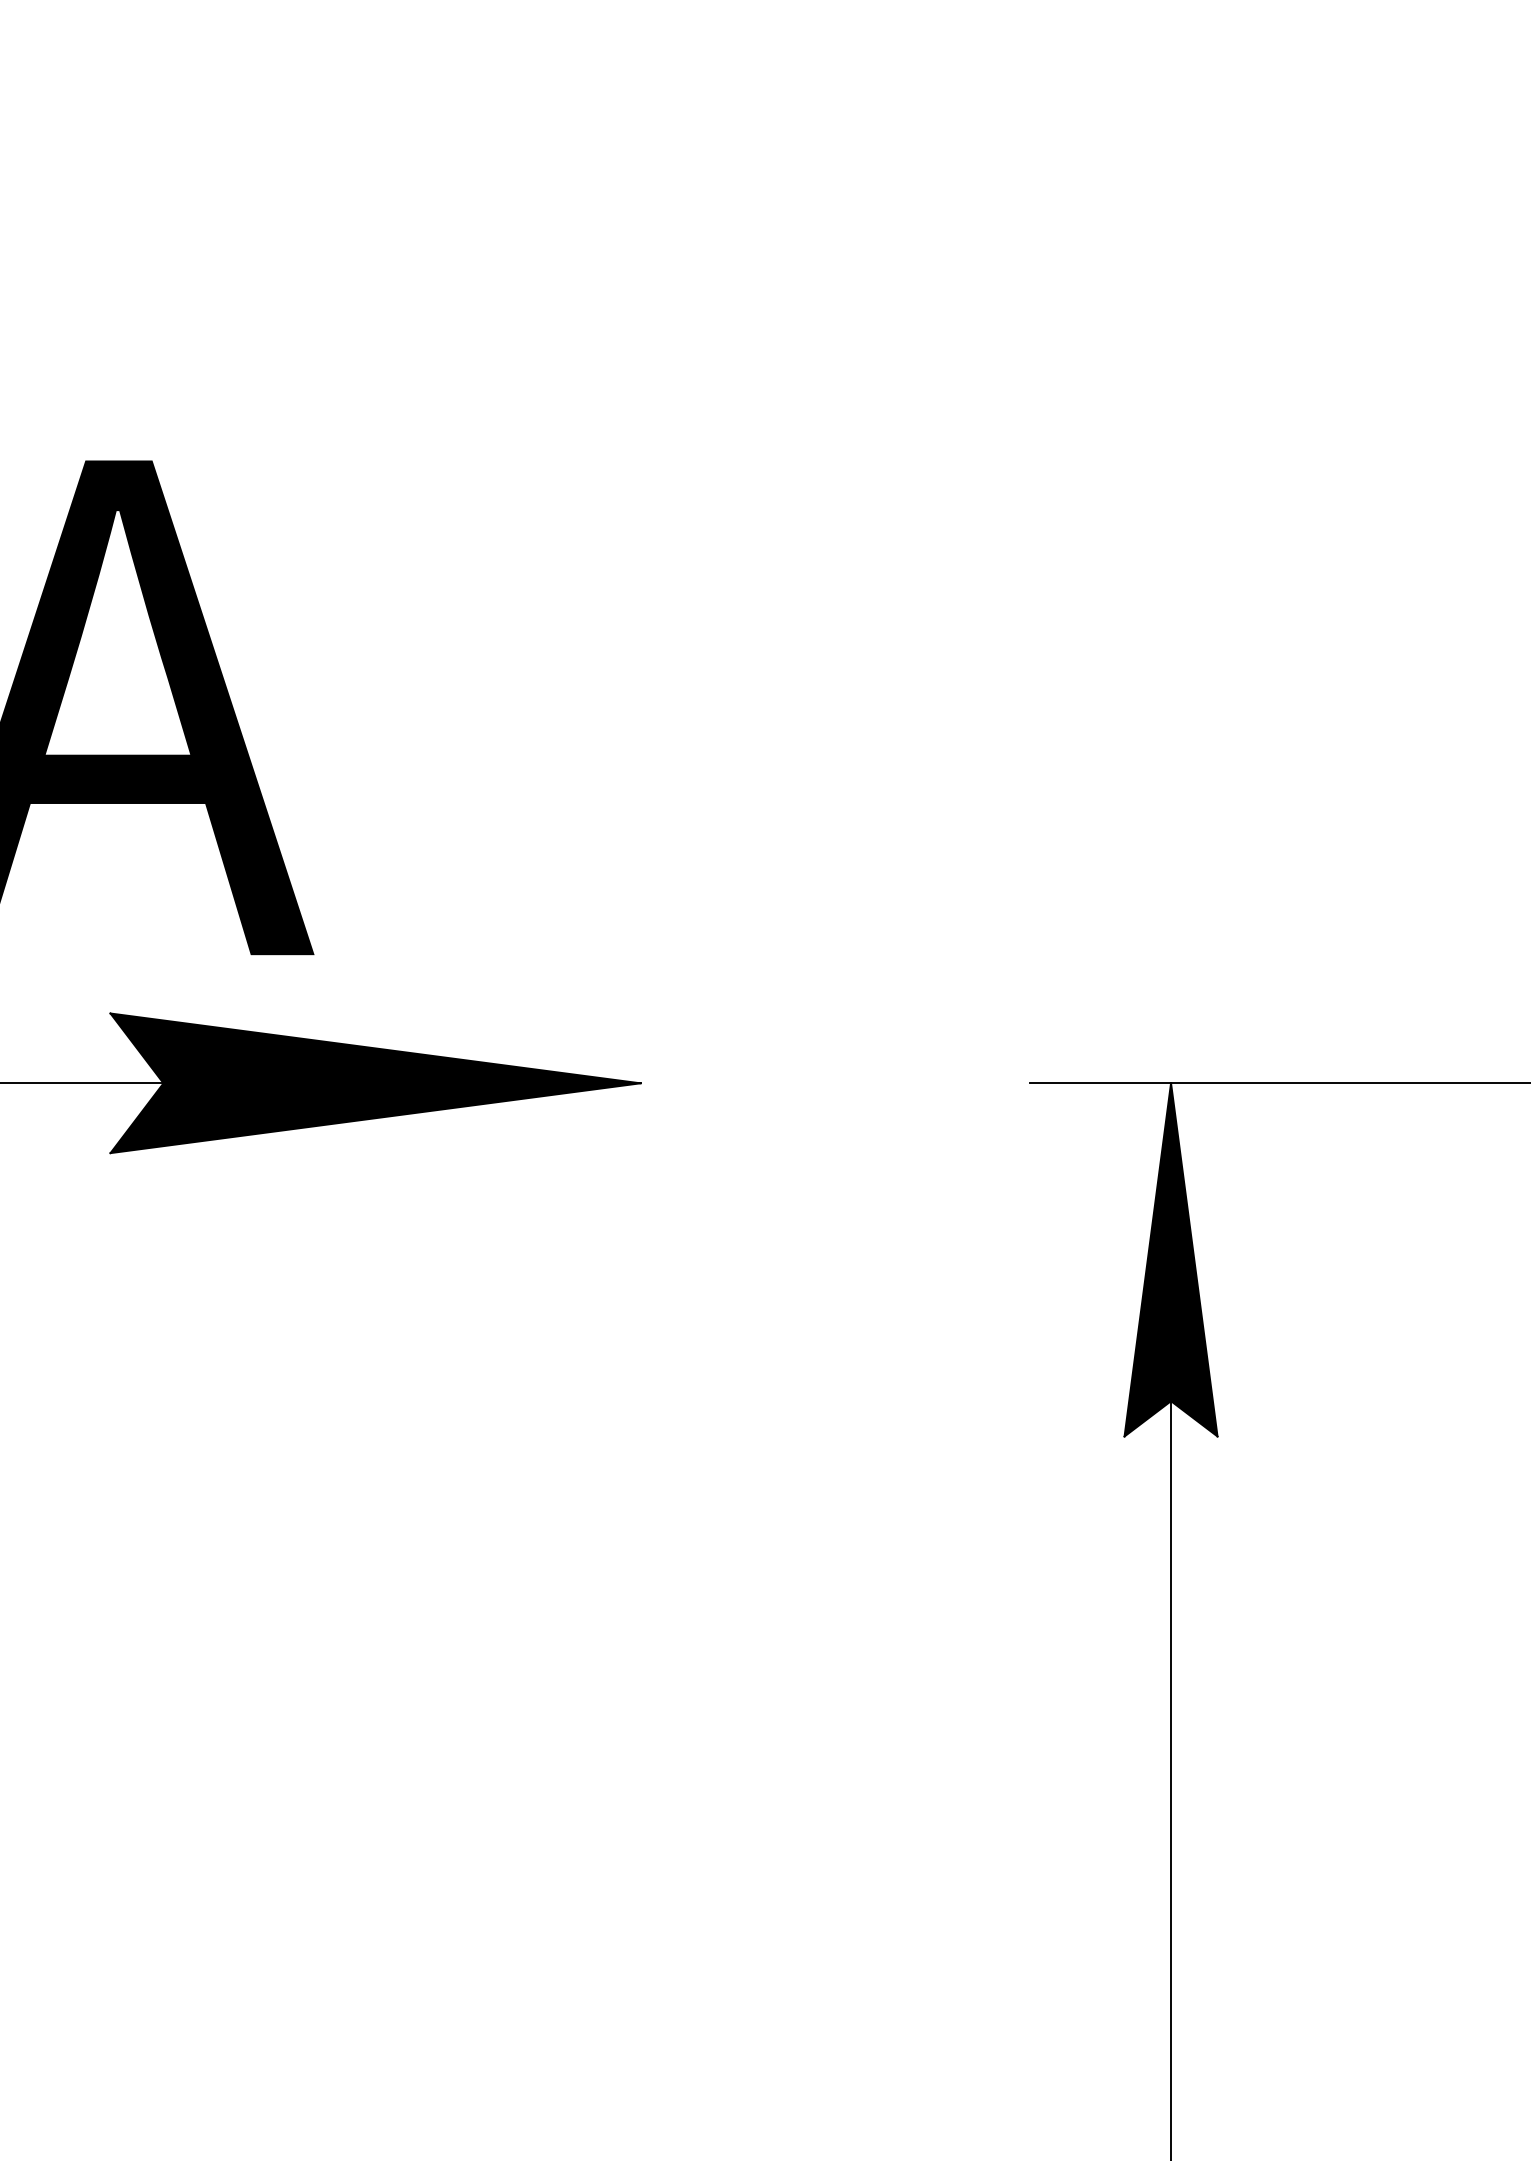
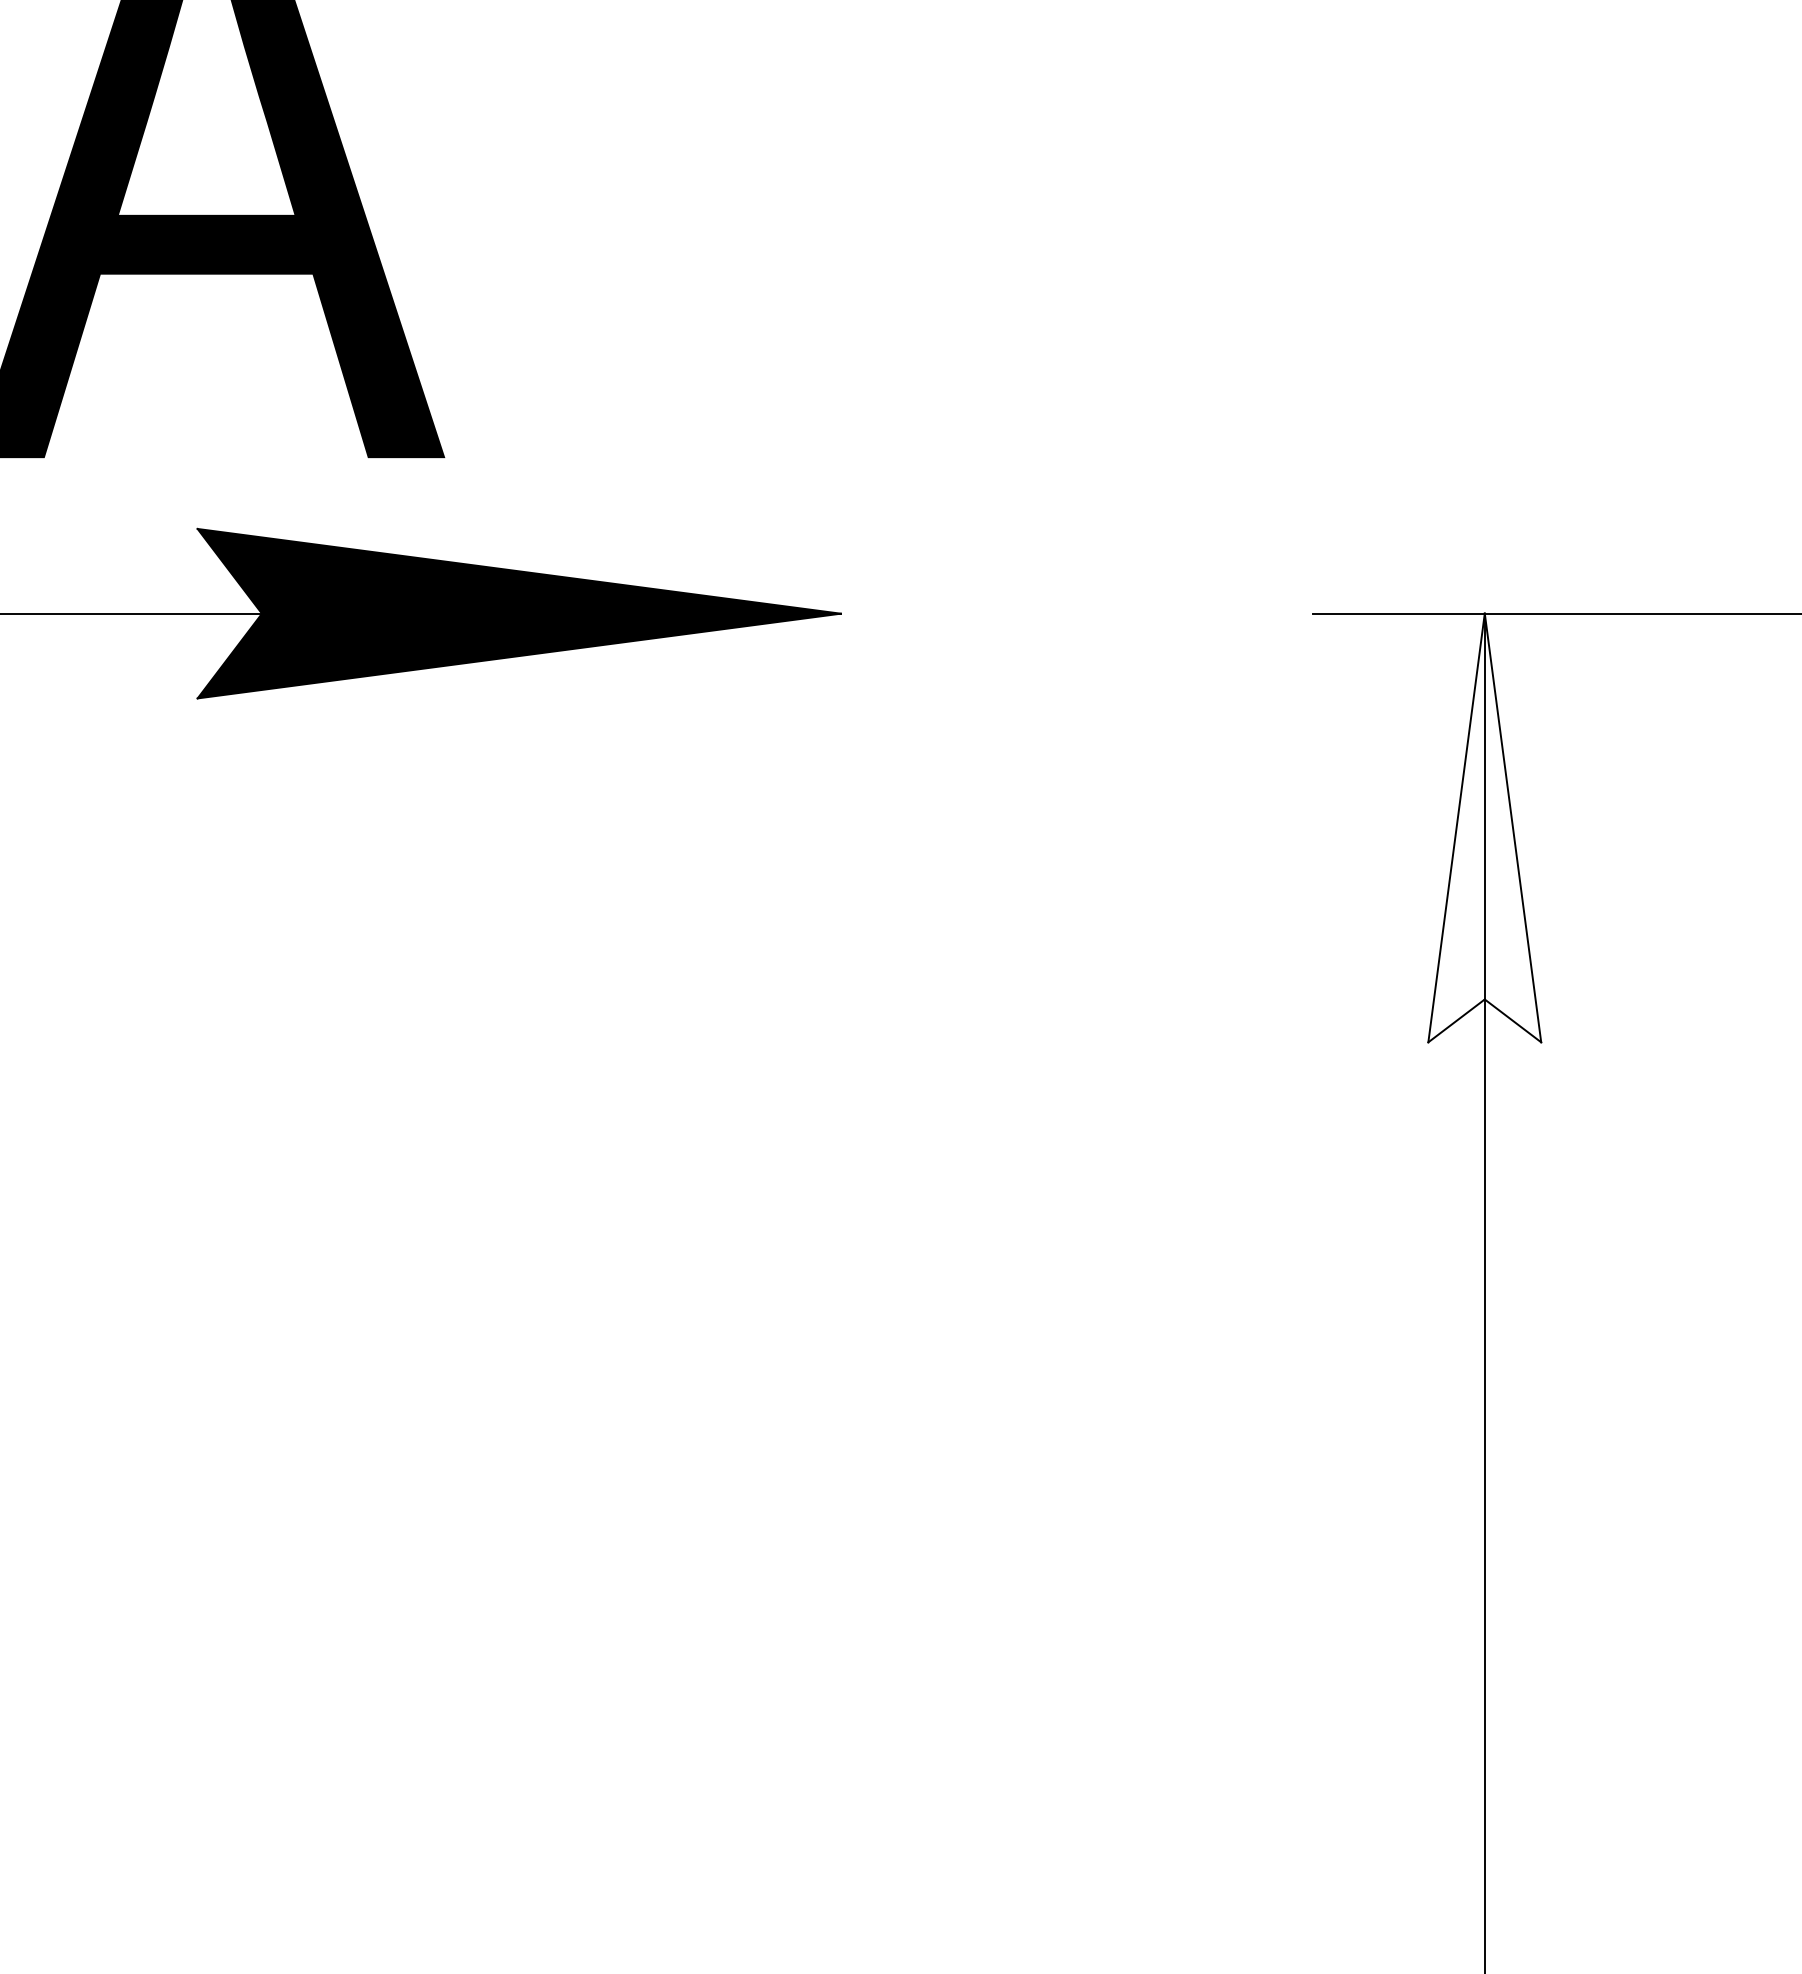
fill: (1170, 1259) -> (1484, 827), removed

